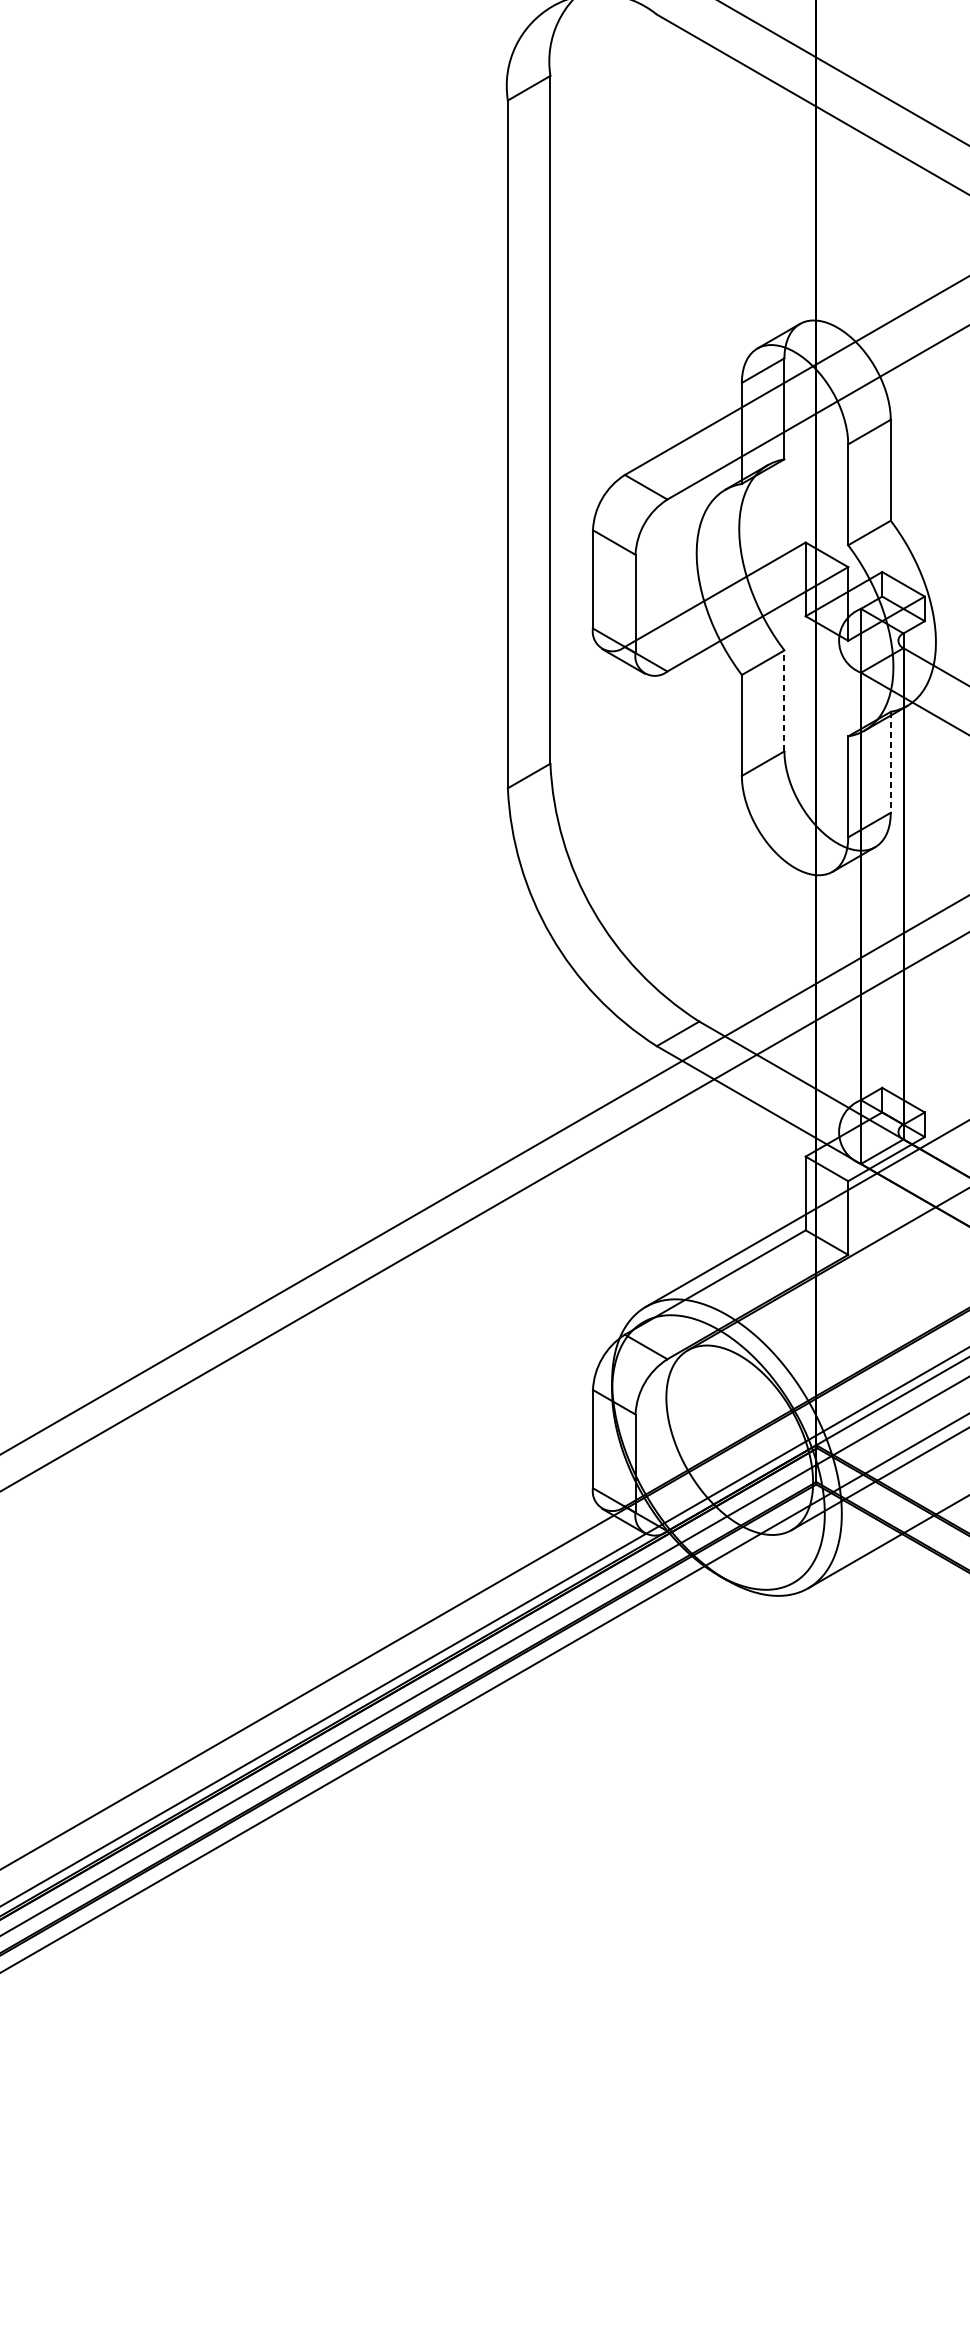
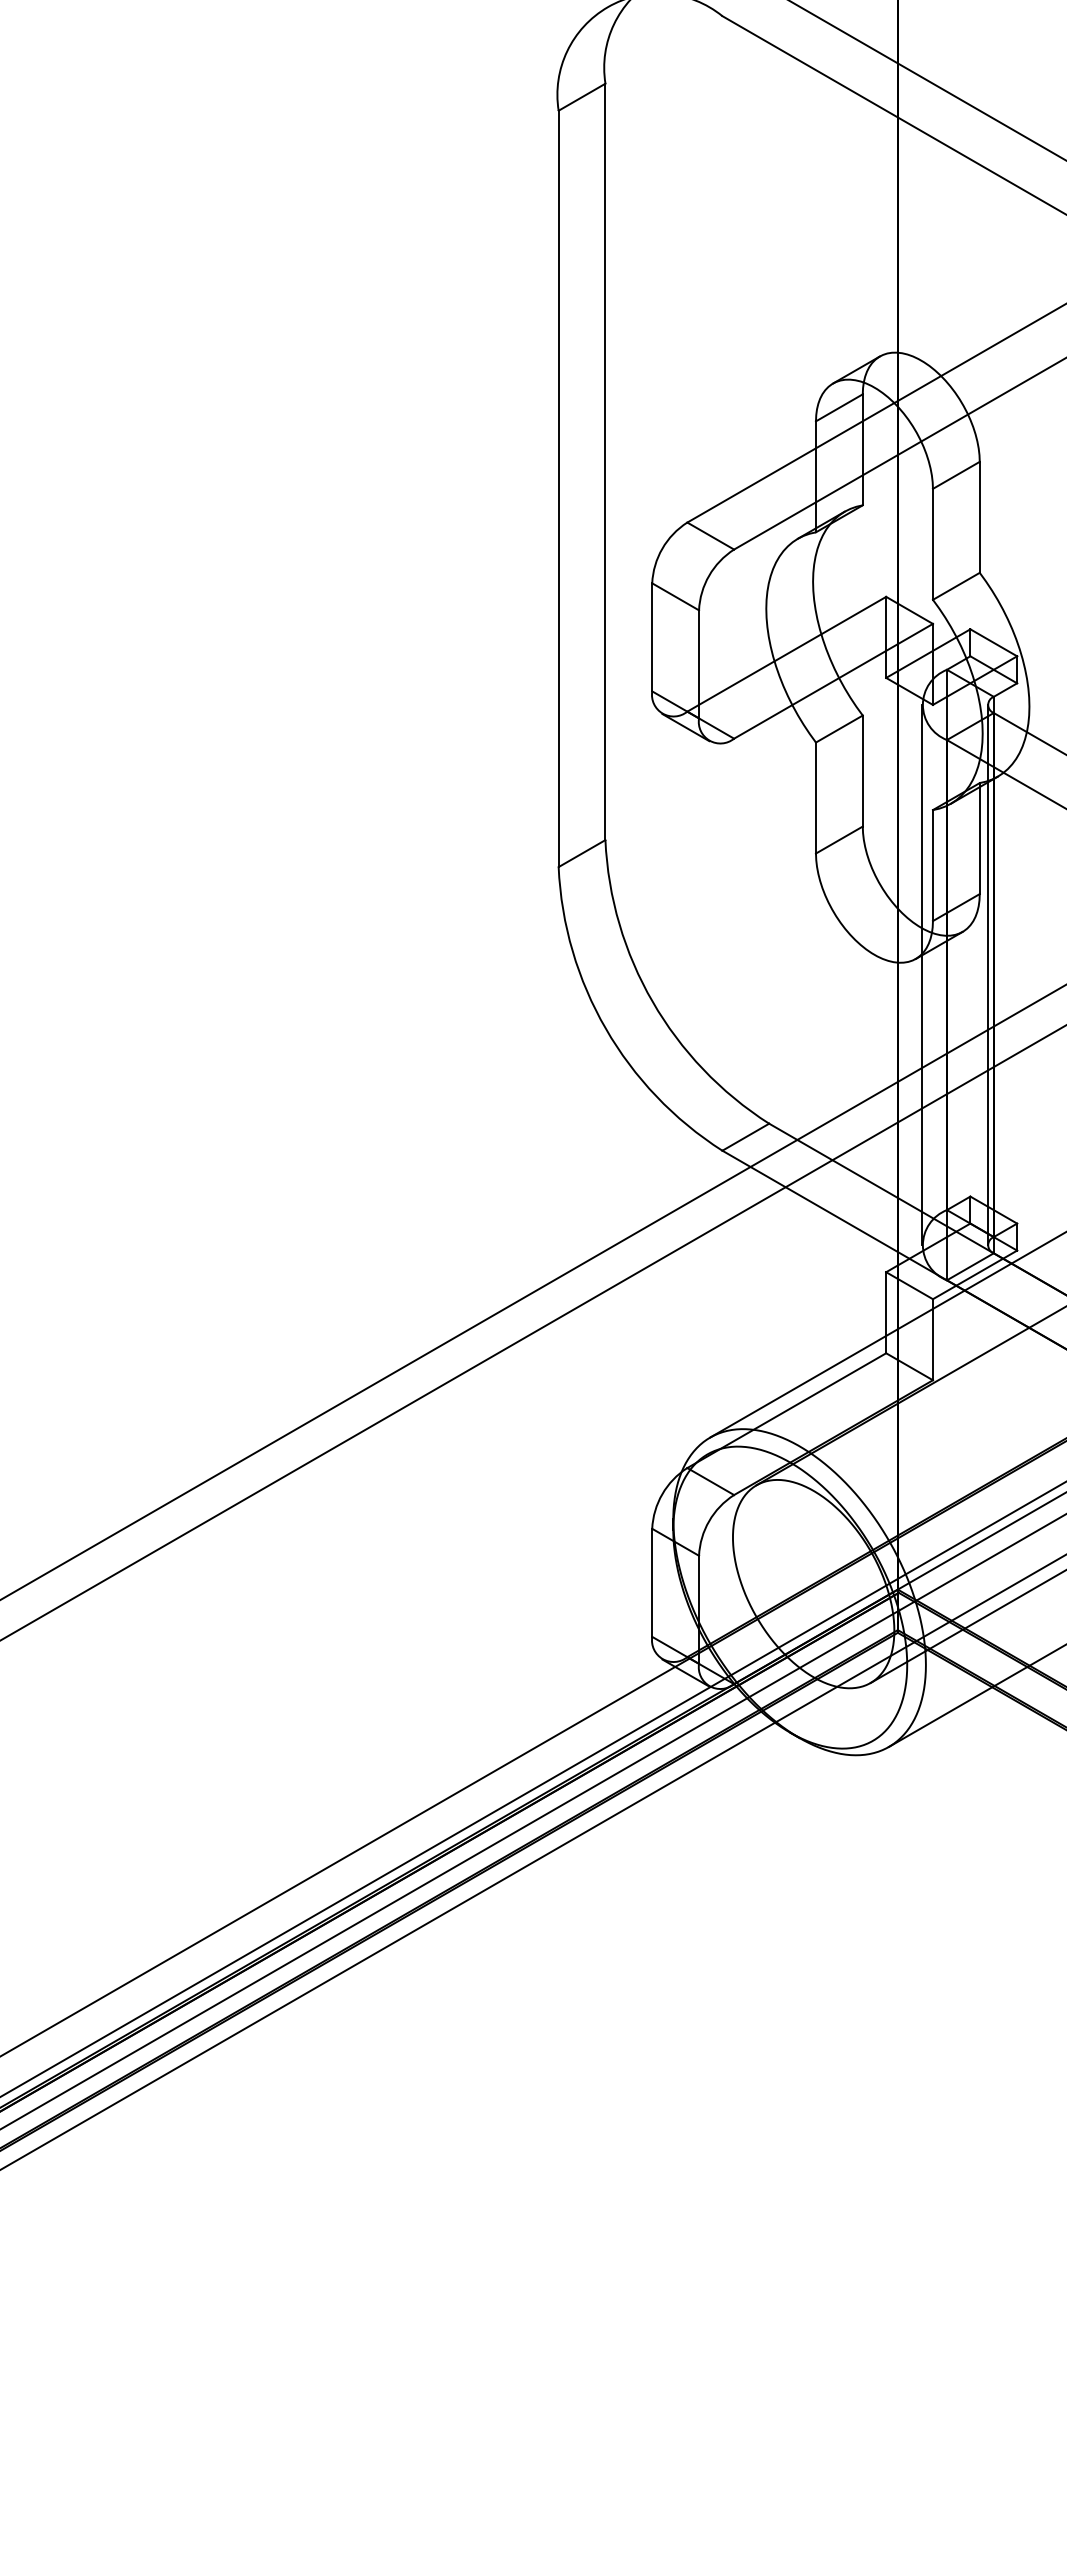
line: (784, 701) -> (862, 771), dashed -> solid
line: (890, 762) -> (979, 838), dashed -> solid
line: (837, 885) -> (921, 974), added
line: (897, 885) -> (987, 974), added

